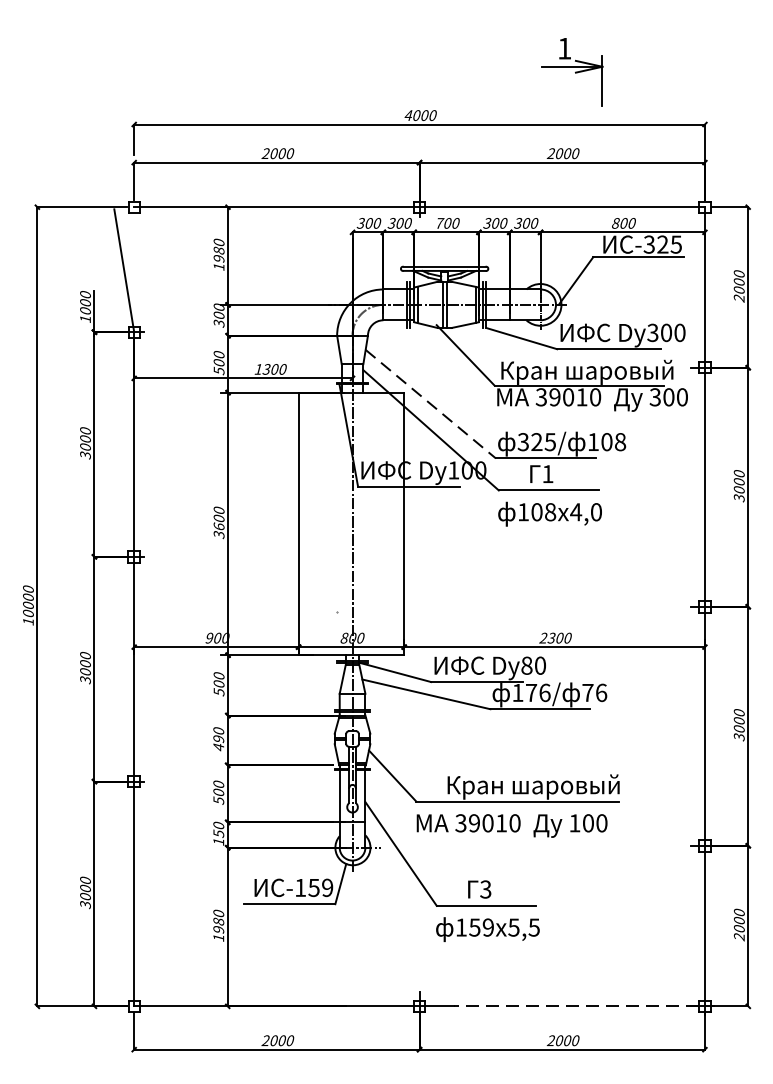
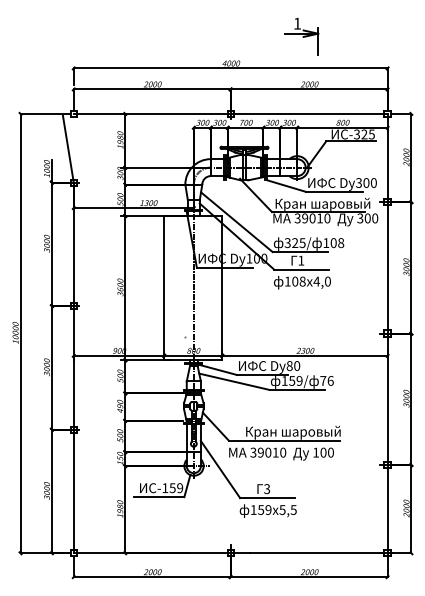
part: (572, 71) -> (301, 36), moved
line: (430, 404) -> (236, 222), dashed -> solid
text: (537, 692) -> (295, 380), 176/ -> 159/
line: (575, 1006) -> (316, 553), dashed -> solid

